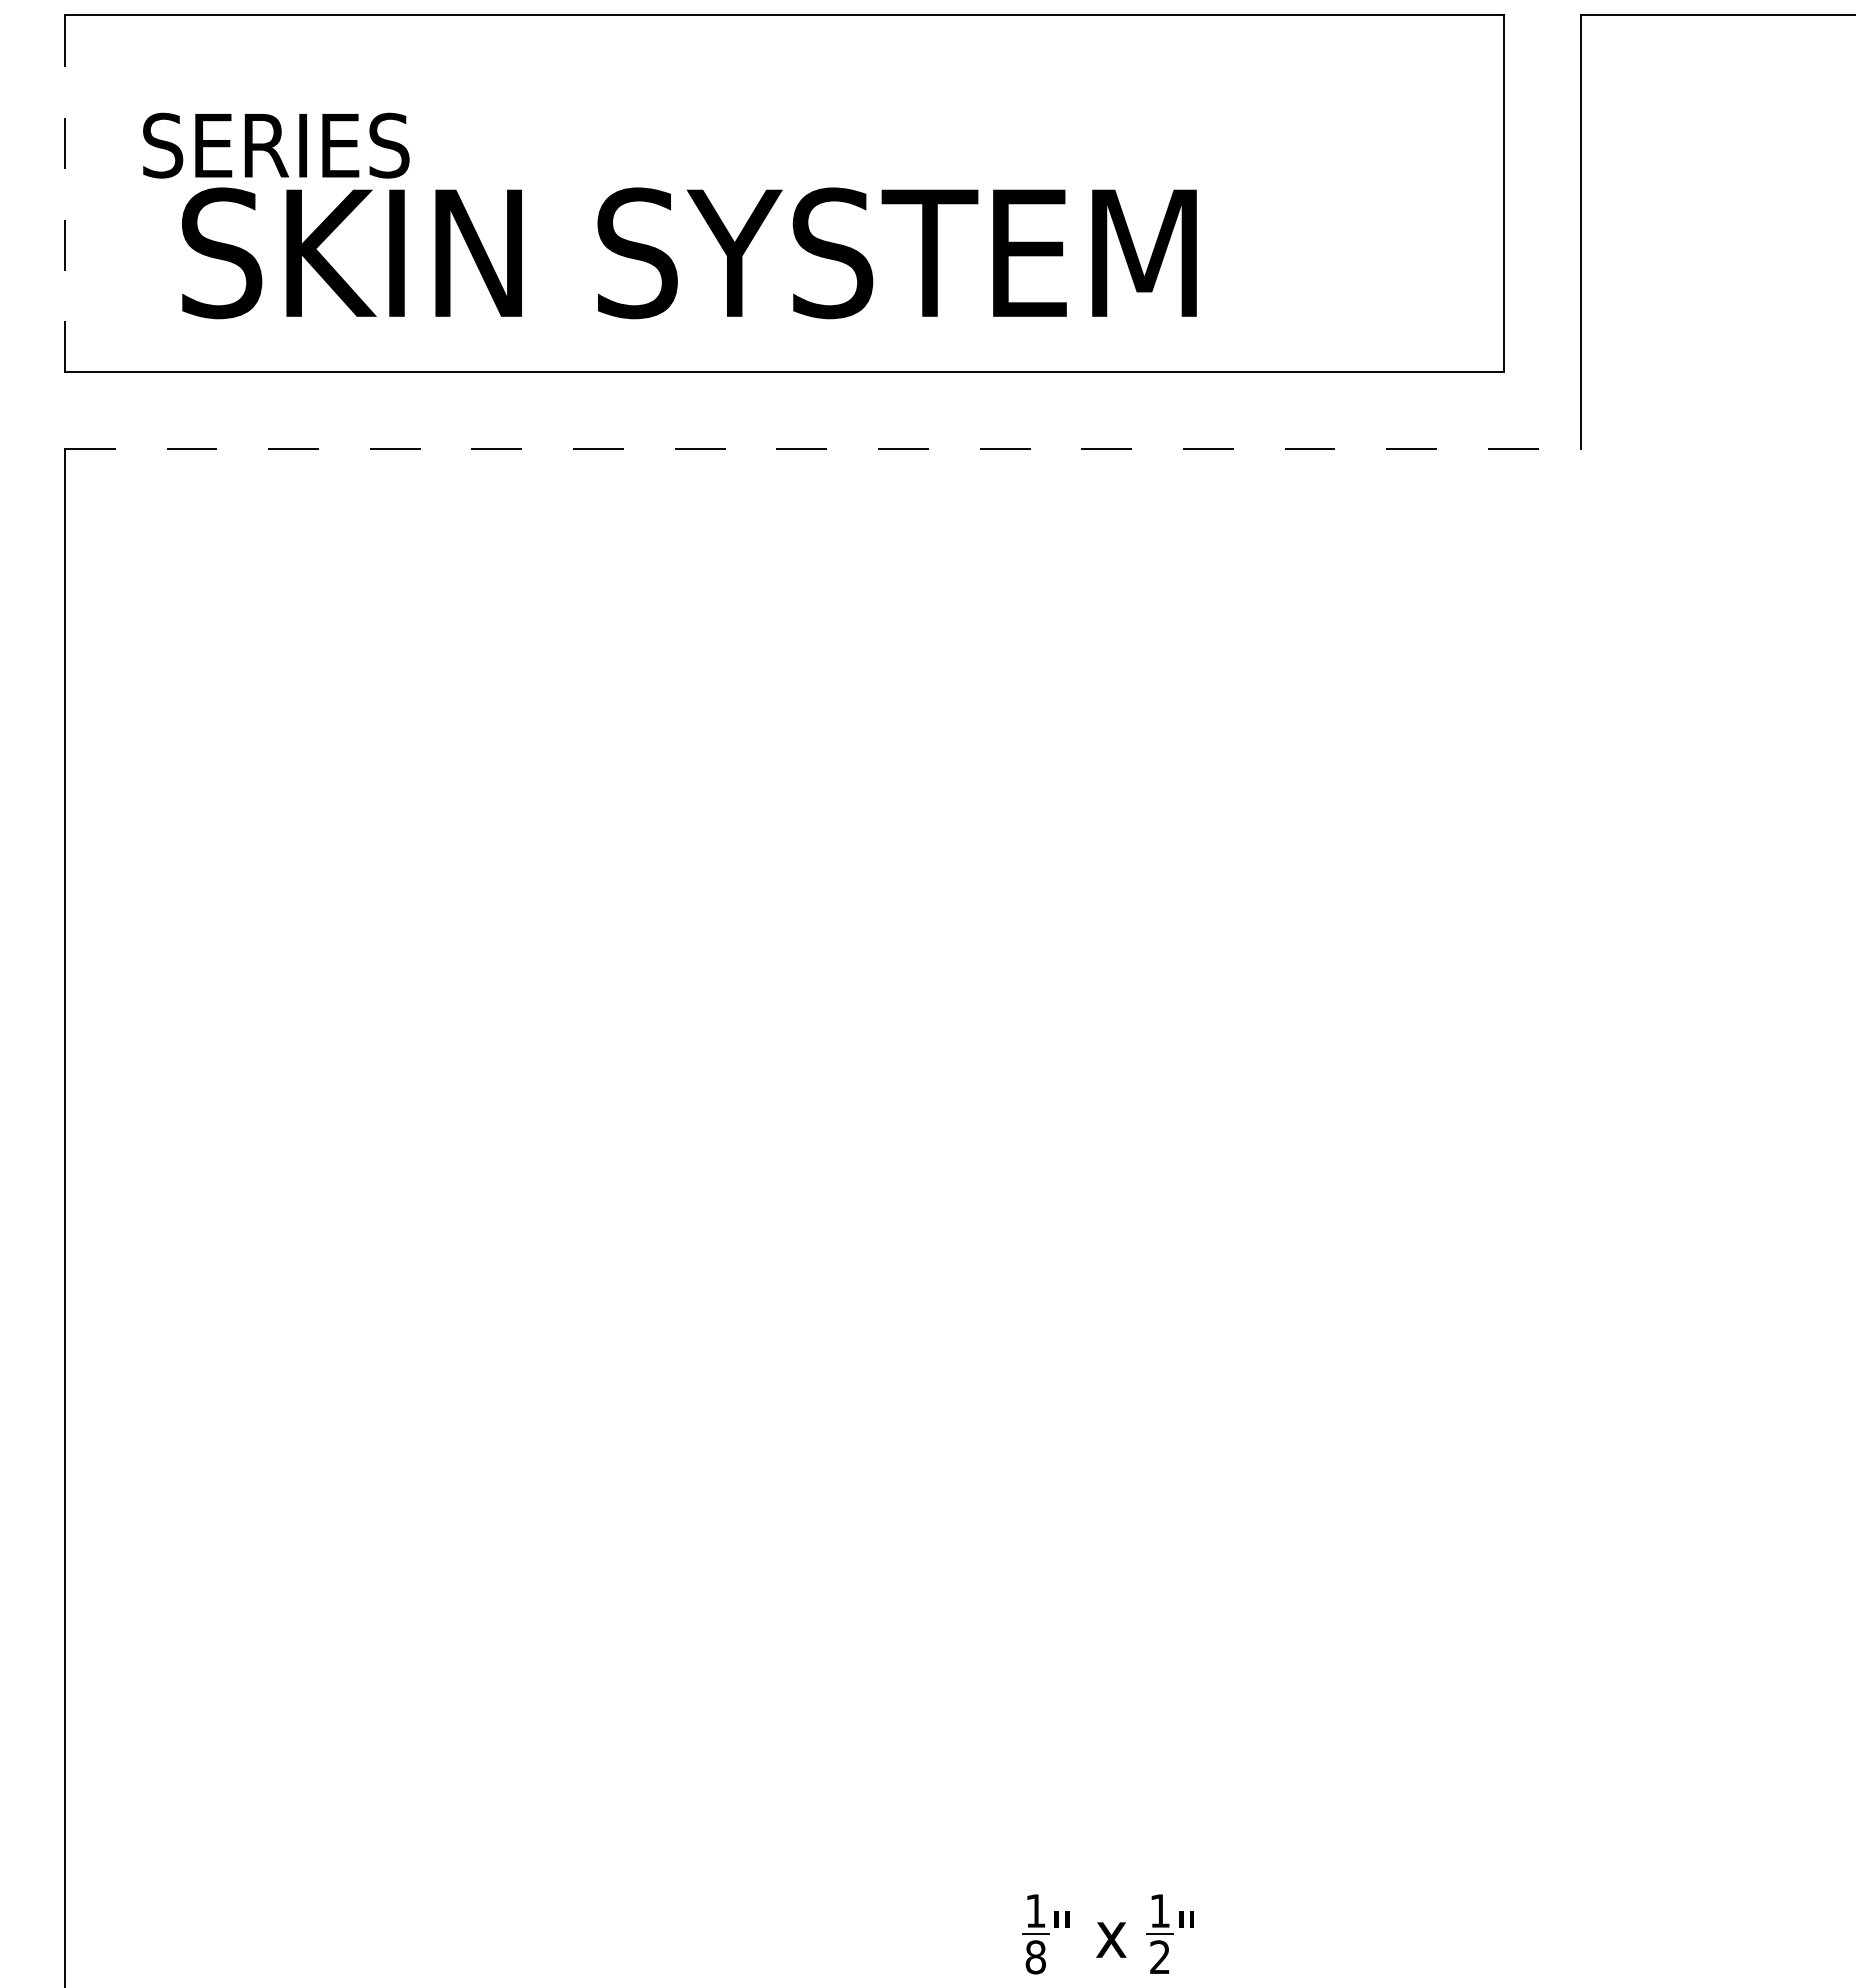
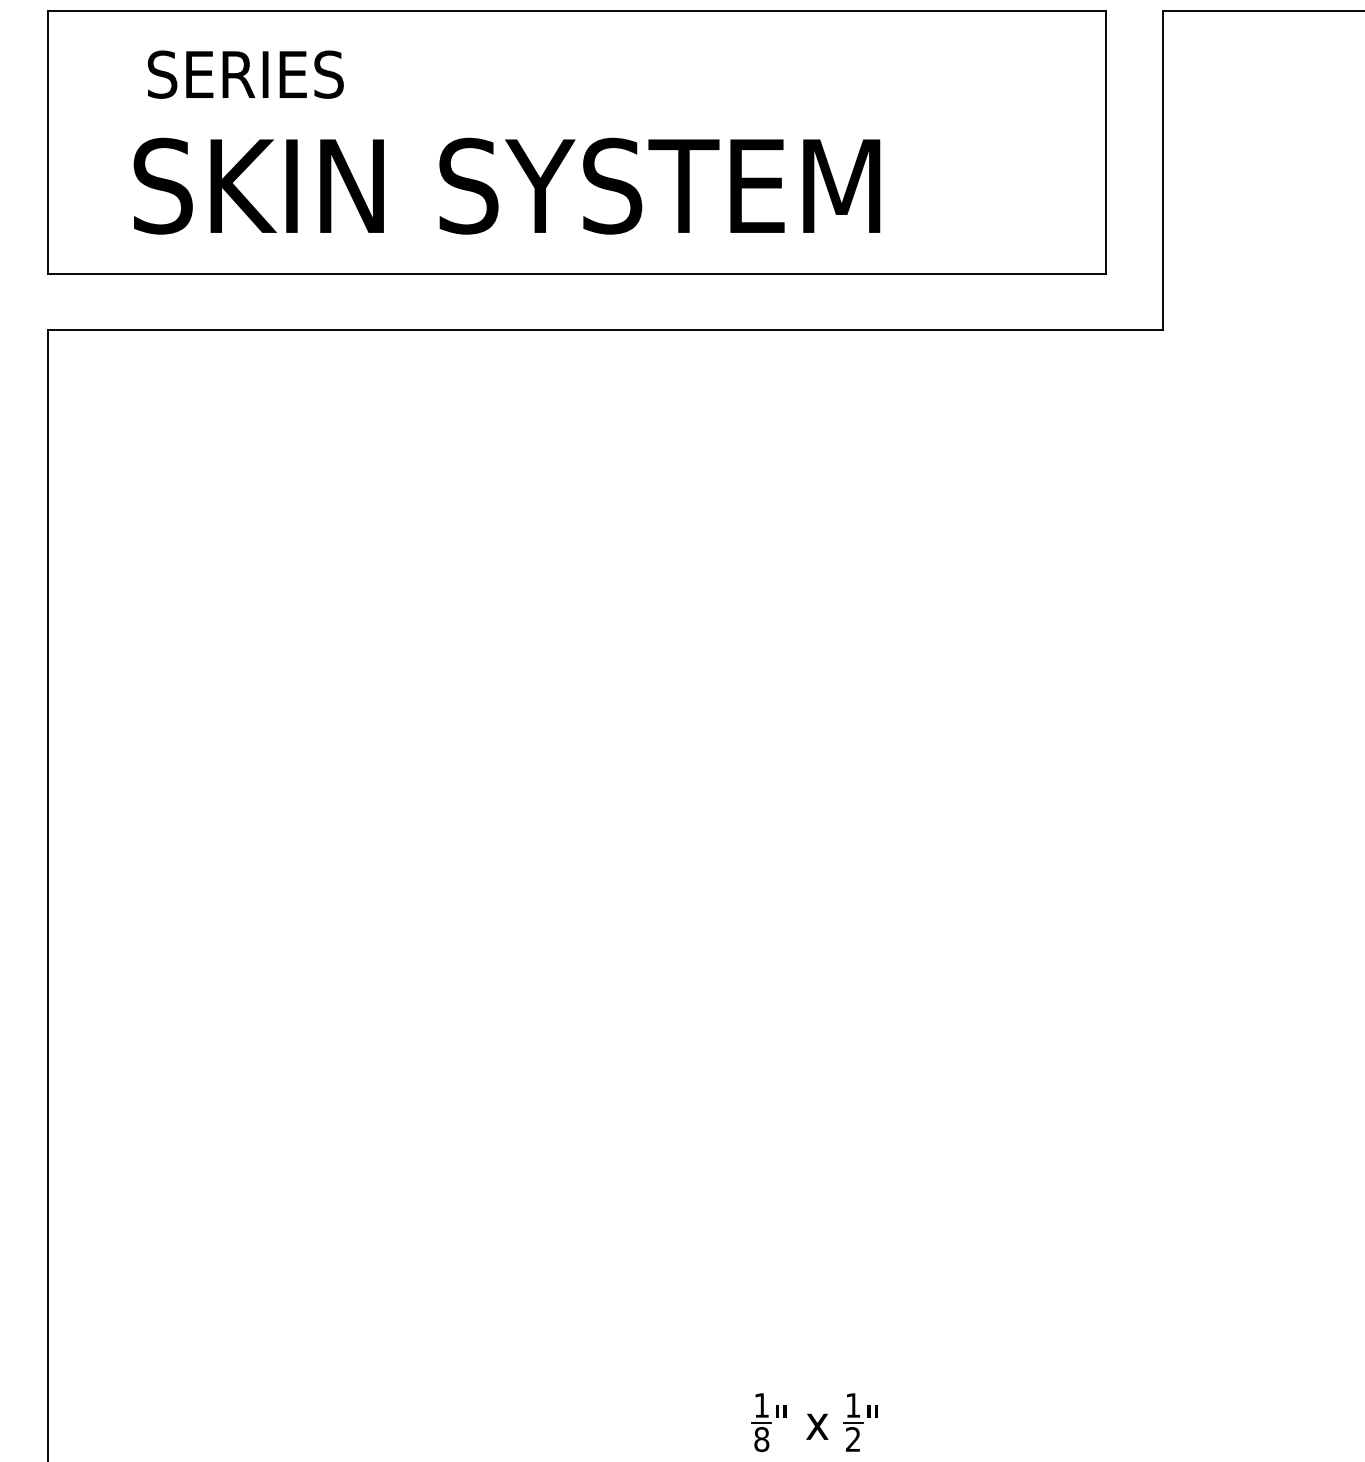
text: (276, 145) -> (245, 74), moved
line: (64, 193) -> (47, 142), dashed -> solid
line: (823, 449) -> (605, 330), dashed -> solid

